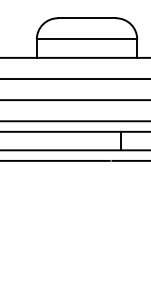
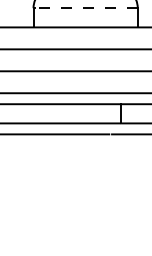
line: (87, 39) -> (86, 8), solid -> dashed

